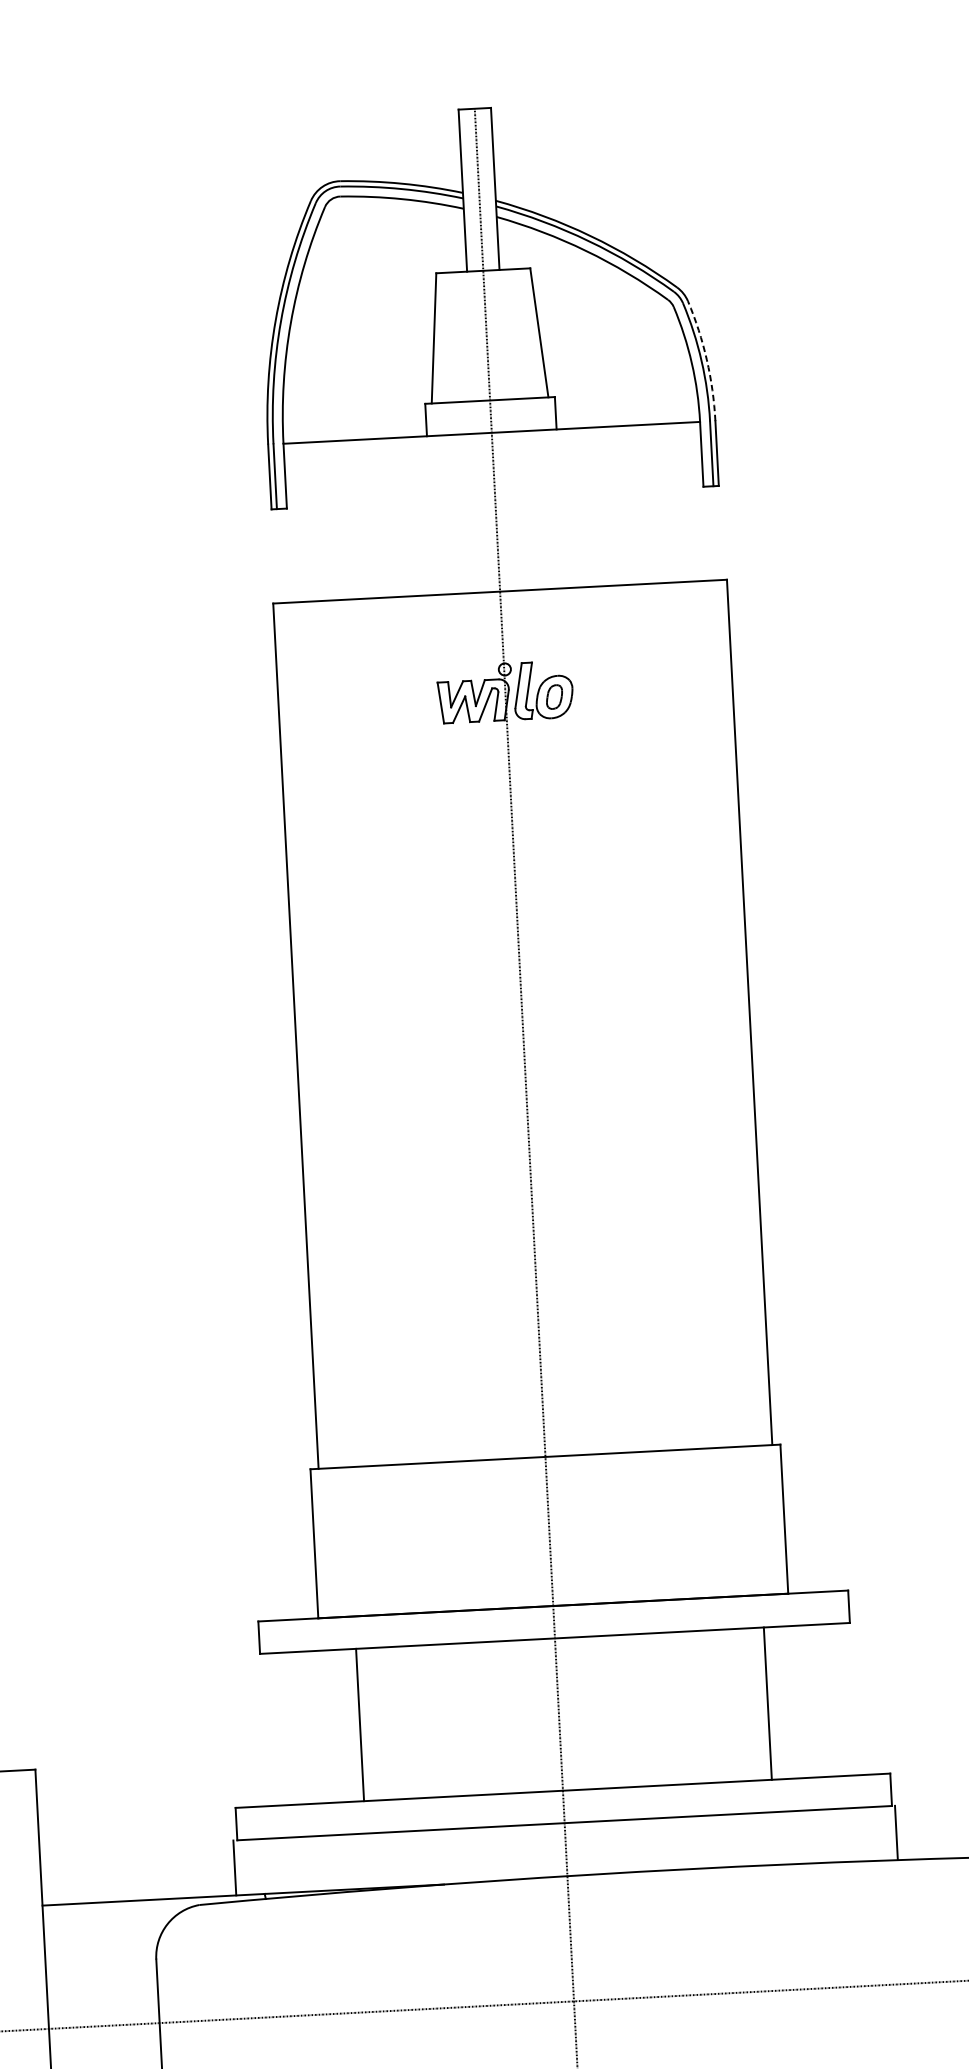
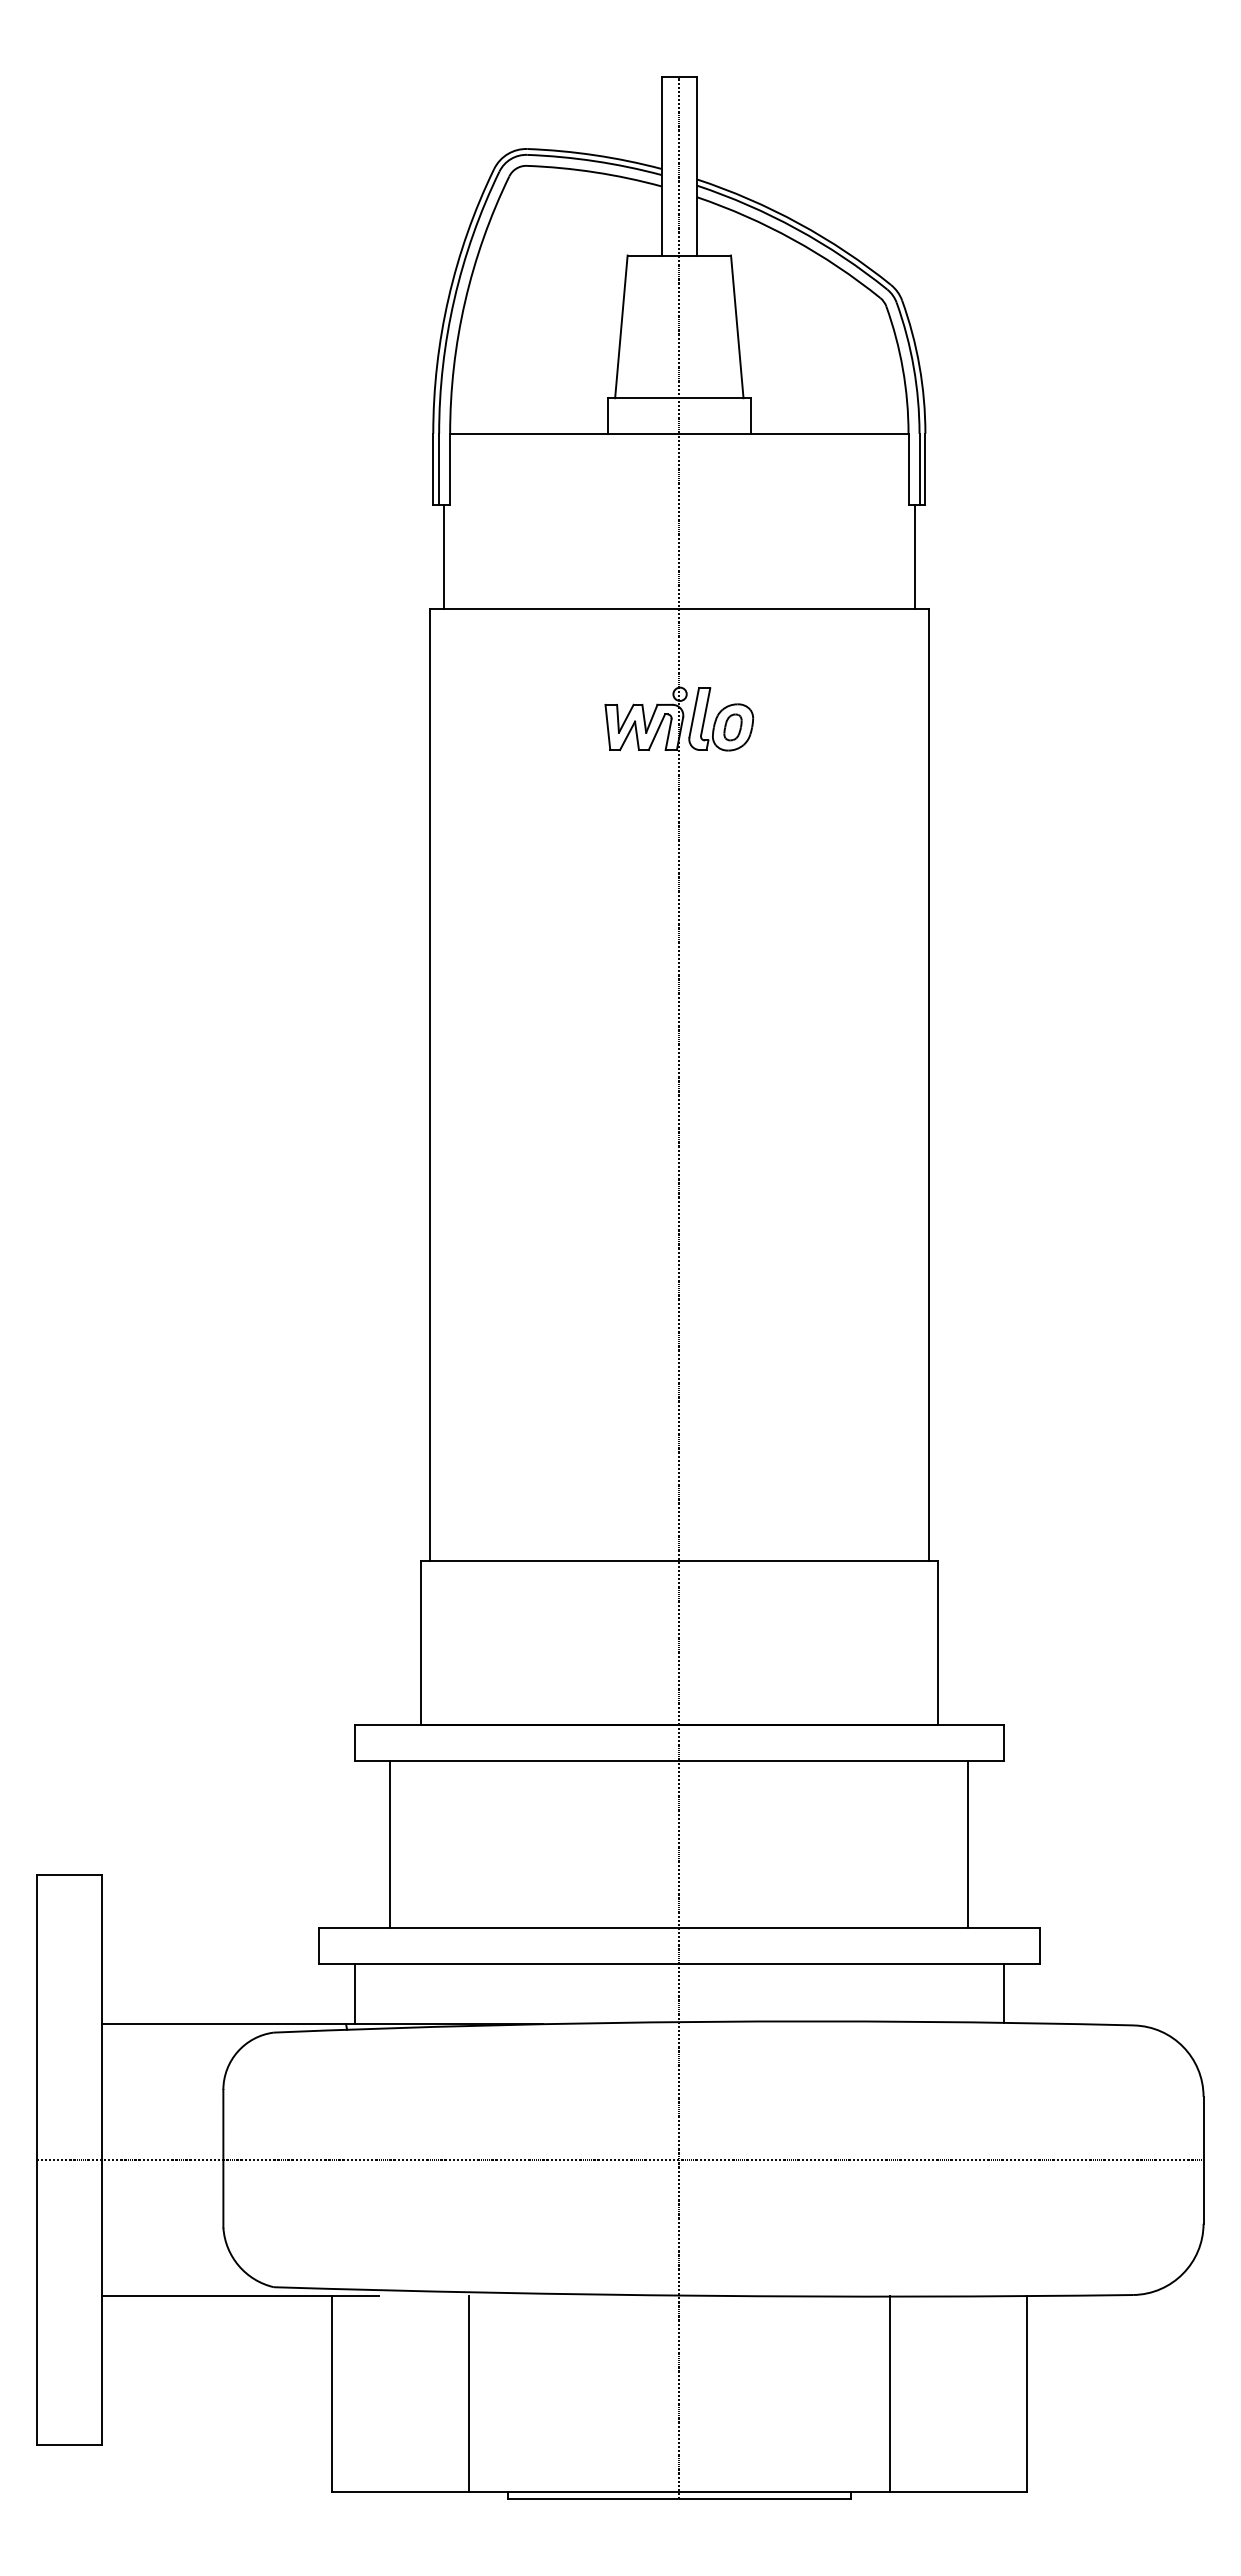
arc: (706, 360) -> (919, 366), dashed -> solid
line: (711, 533) -> (914, 556), added
line: (283, 555) -> (443, 556), added
line: (768, 1703) -> (968, 1844), moved
line: (360, 1725) -> (390, 1844), moved
line: (896, 1831) -> (1003, 1992), moved
line: (234, 1867) -> (354, 1993), moved

